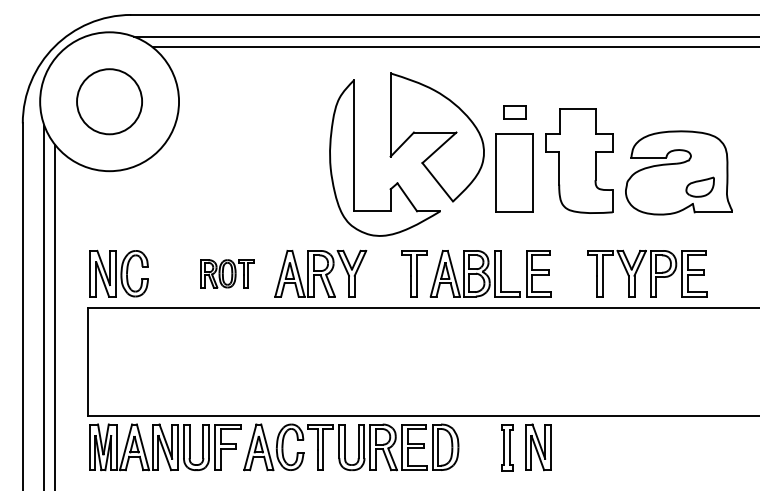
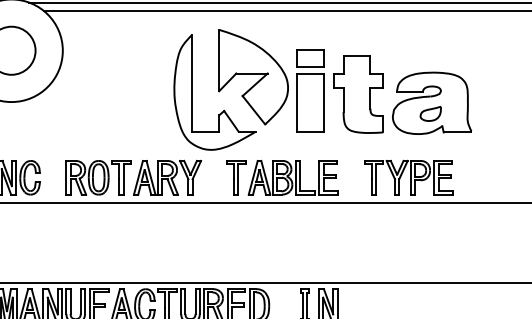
part: (514, 111) -> (310, 57), size x1.67
part: (699, 186) -> (430, 113), moved
part: (227, 273) -> (98, 177), size x1.67

